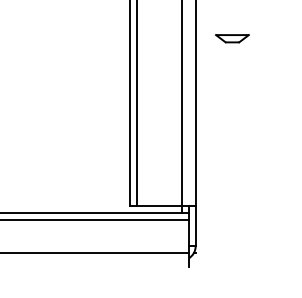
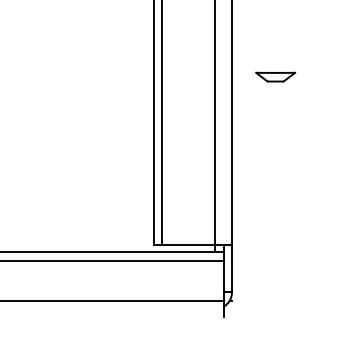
part: (232, 38) -> (275, 76), moved

